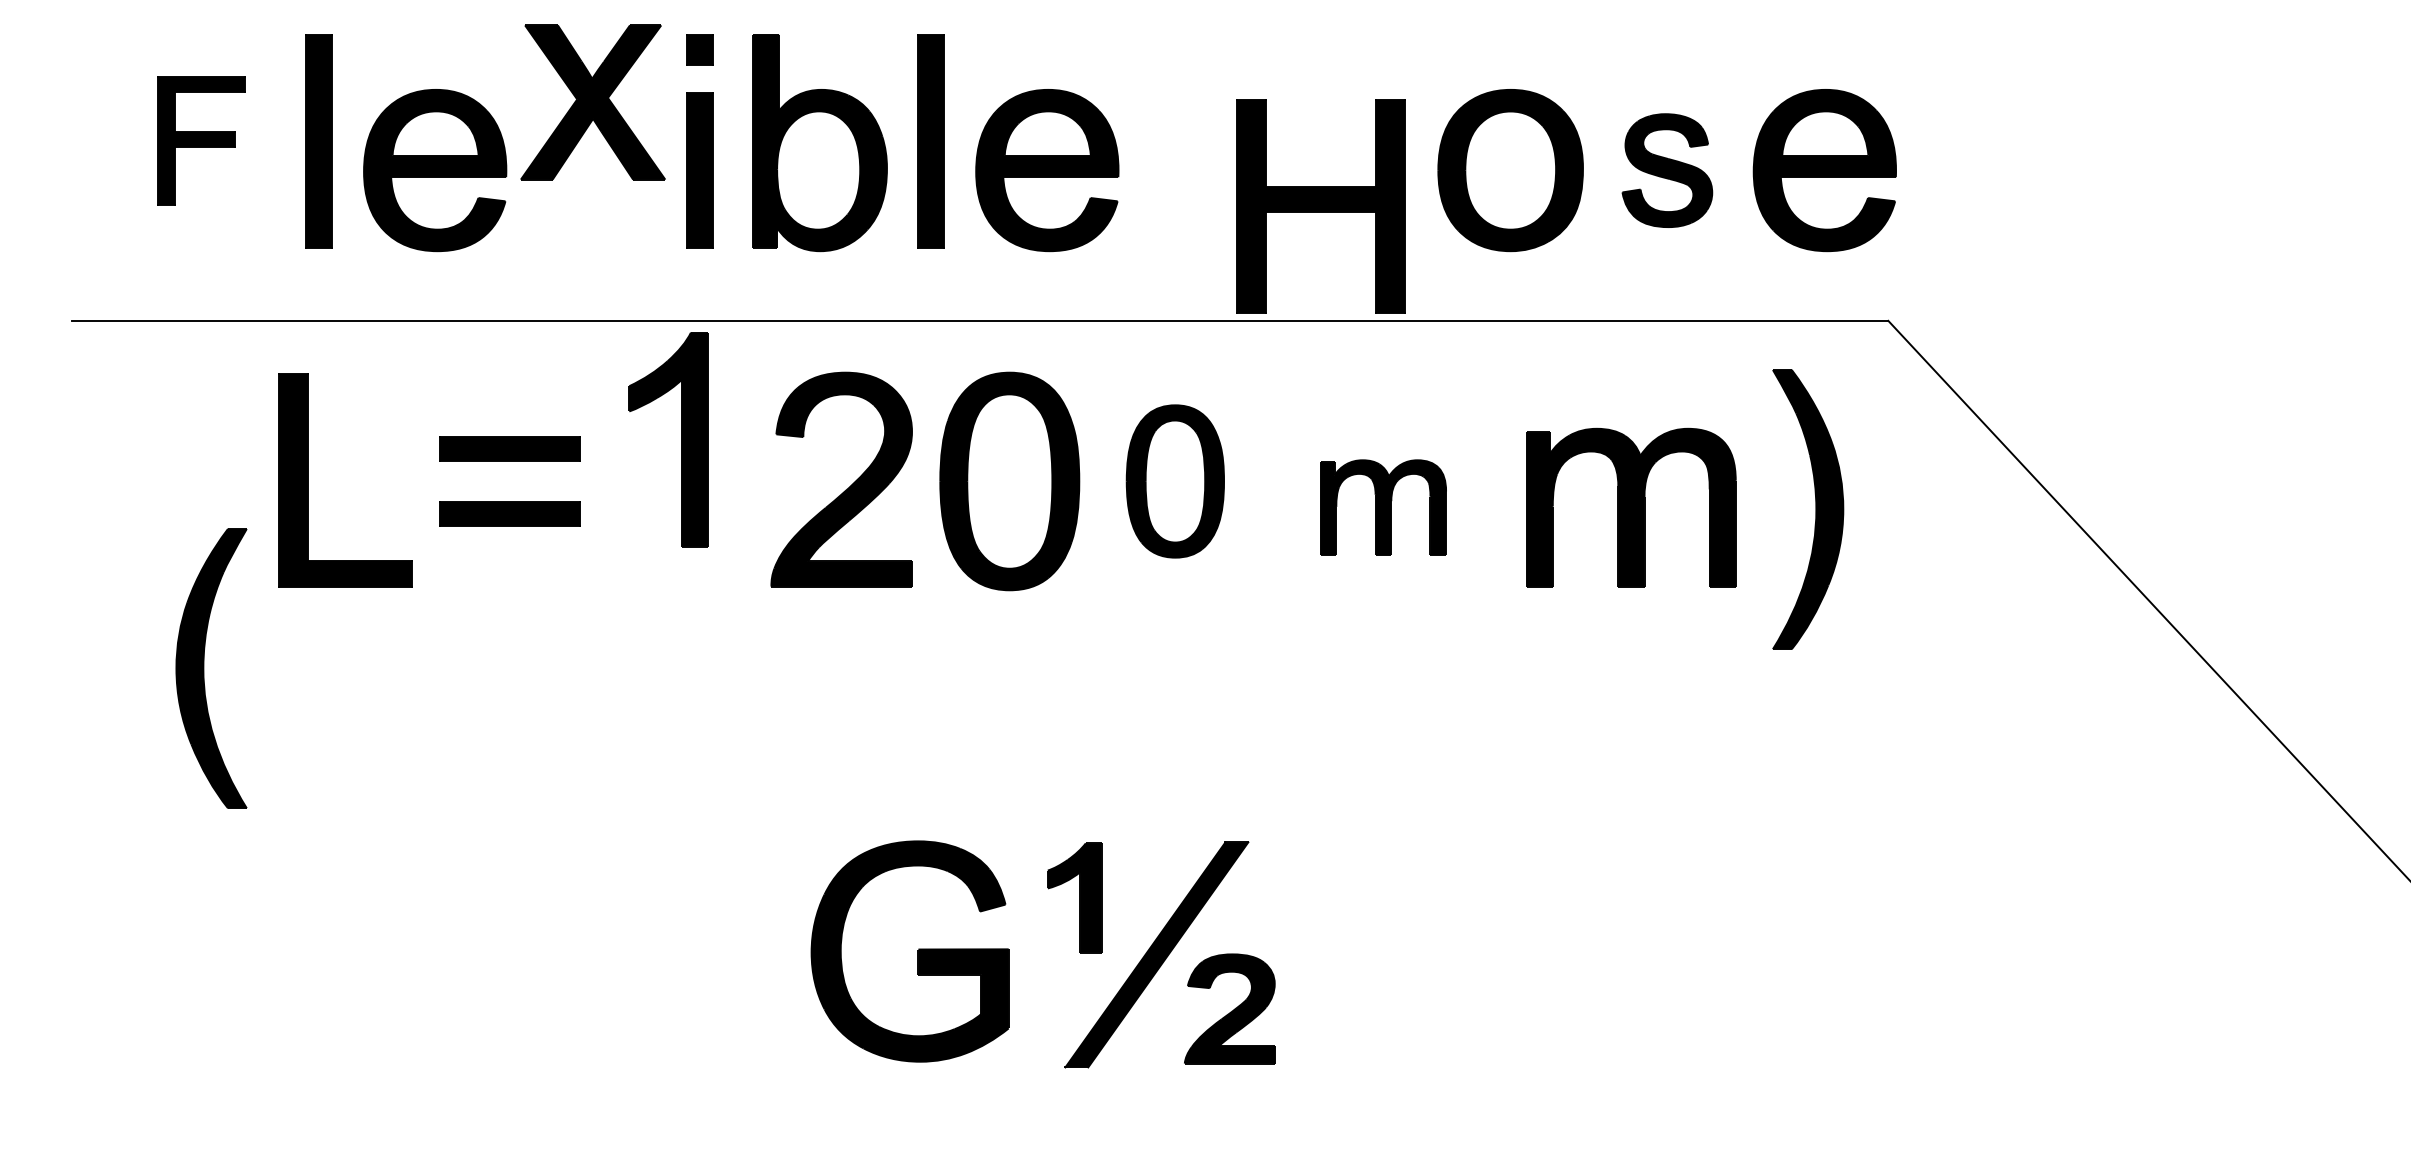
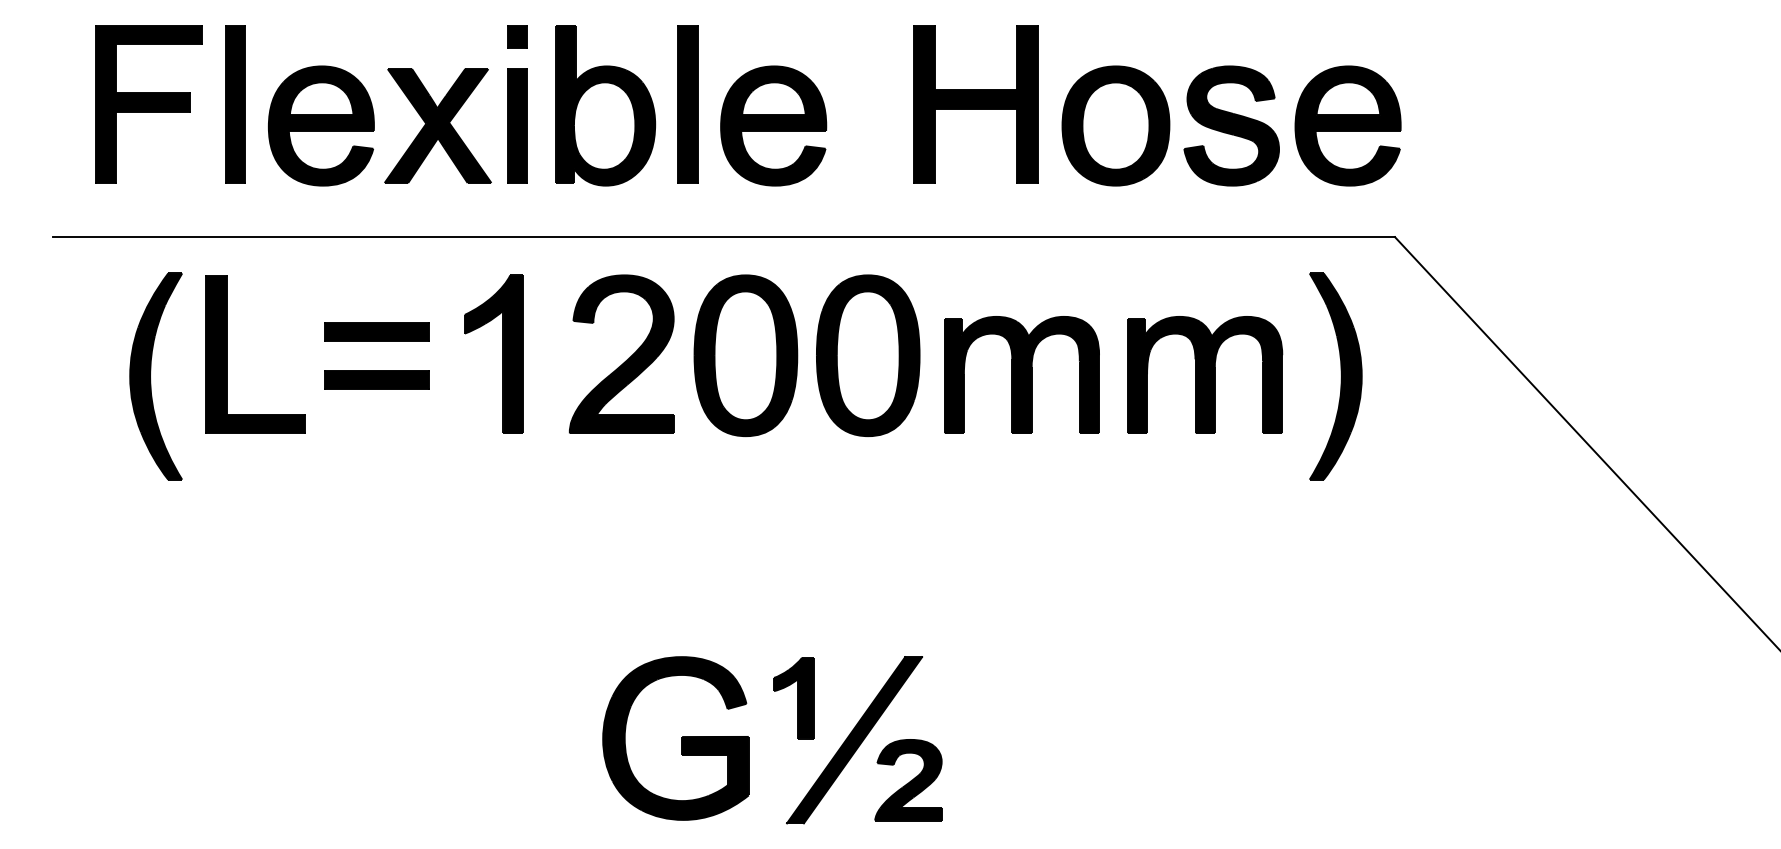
part: (592, 102) -> (437, 126), moved
part: (201, 141) -> (148, 104), size x1.67
part: (1667, 170) -> (1231, 126), size x1.43
part: (1320, 206) -> (975, 104), moved
part: (681, 439) -> (503, 354), moved
part: (1175, 481) -> (868, 355), size x1.43
part: (1383, 507) -> (1022, 375), size x1.67
part: (204, 668) -> (150, 376), moved
part: (917, 951) -> (681, 738), moved
part: (1161, 954) -> (857, 739), moved

